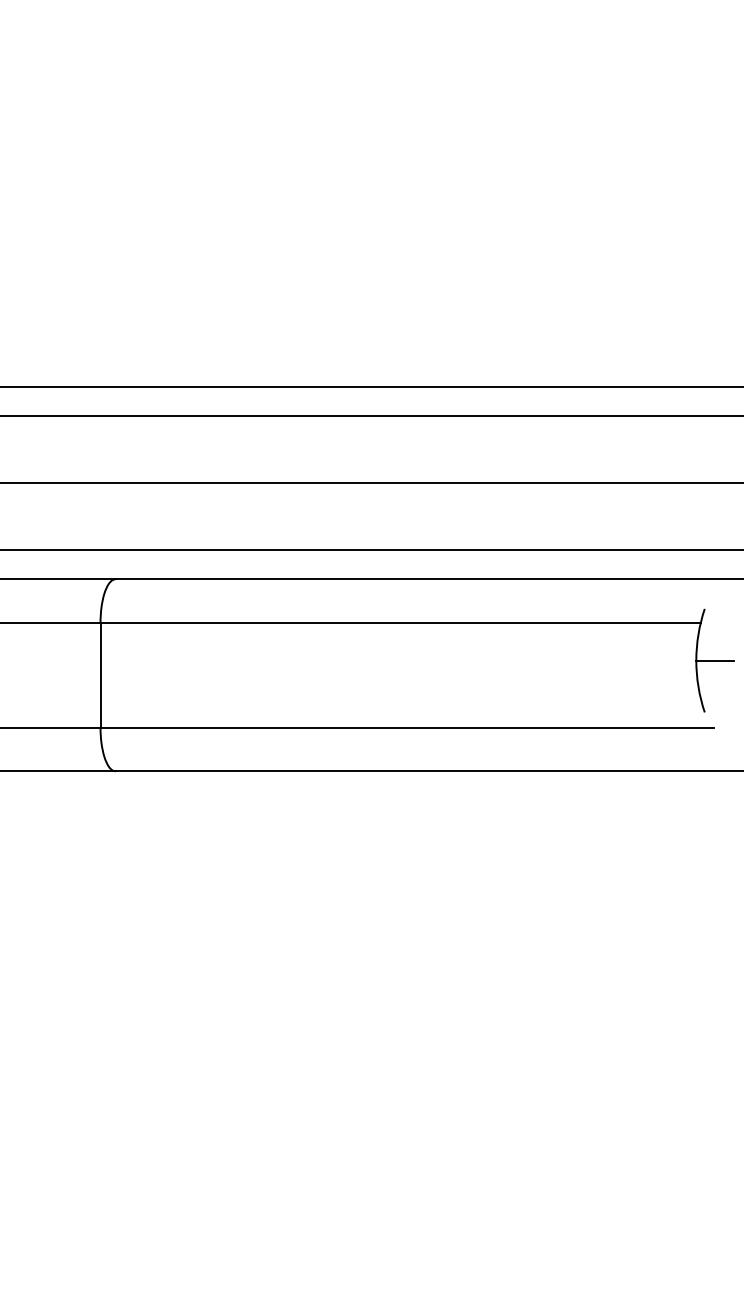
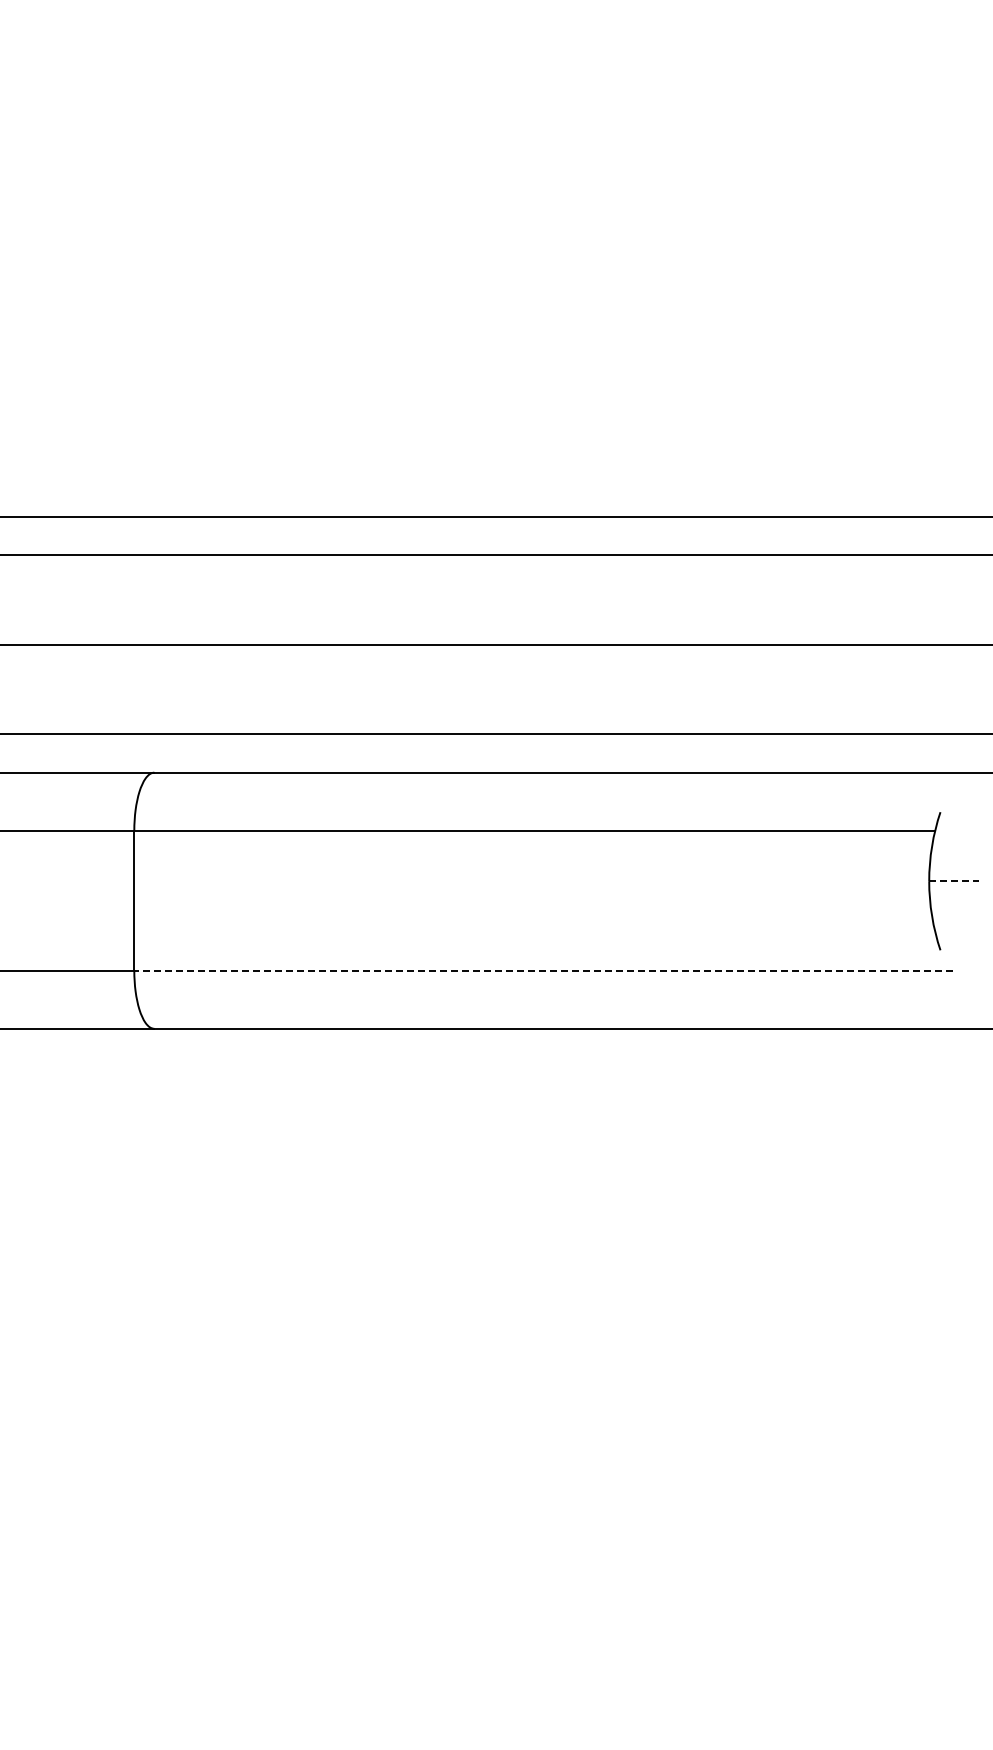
line: (715, 660) -> (954, 881), solid -> dashed
line: (406, 727) -> (542, 970), solid -> dashed

